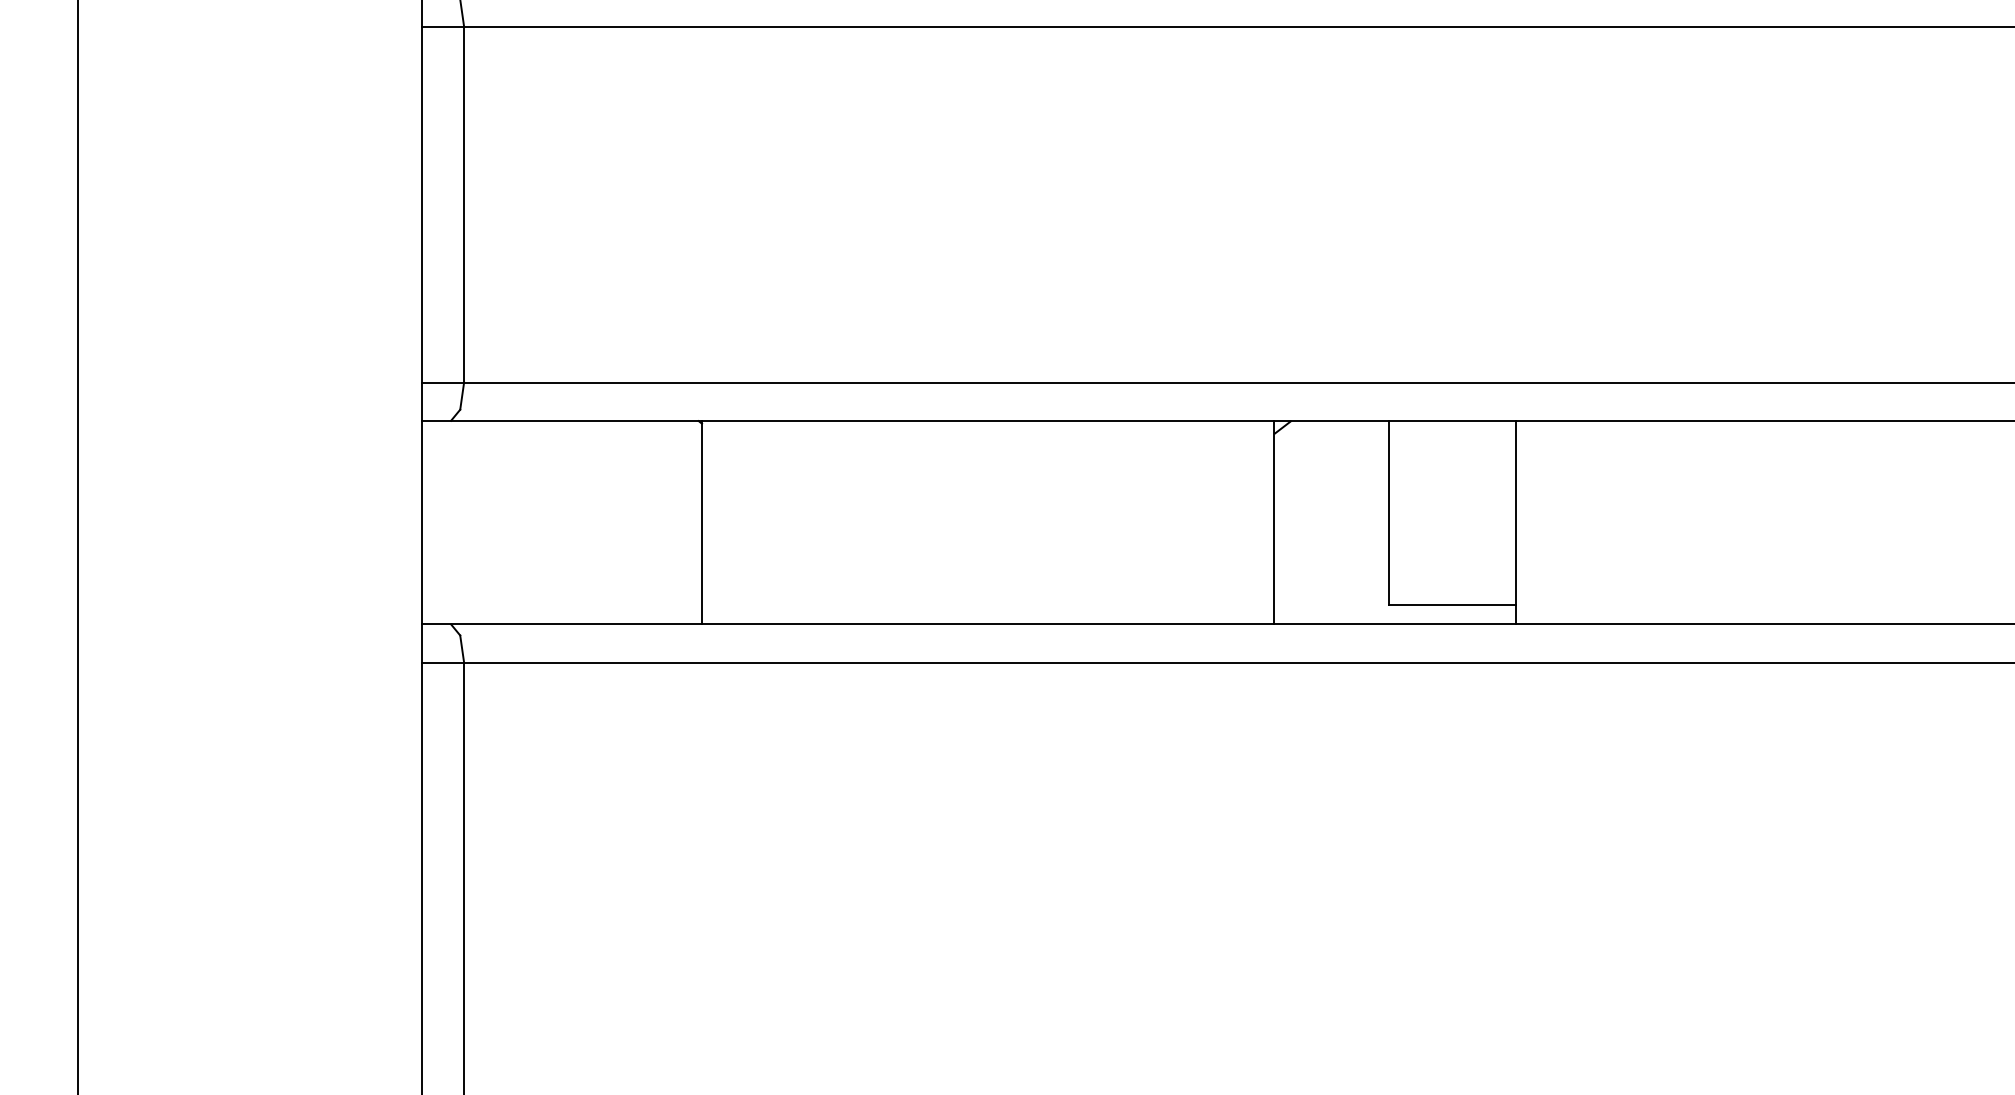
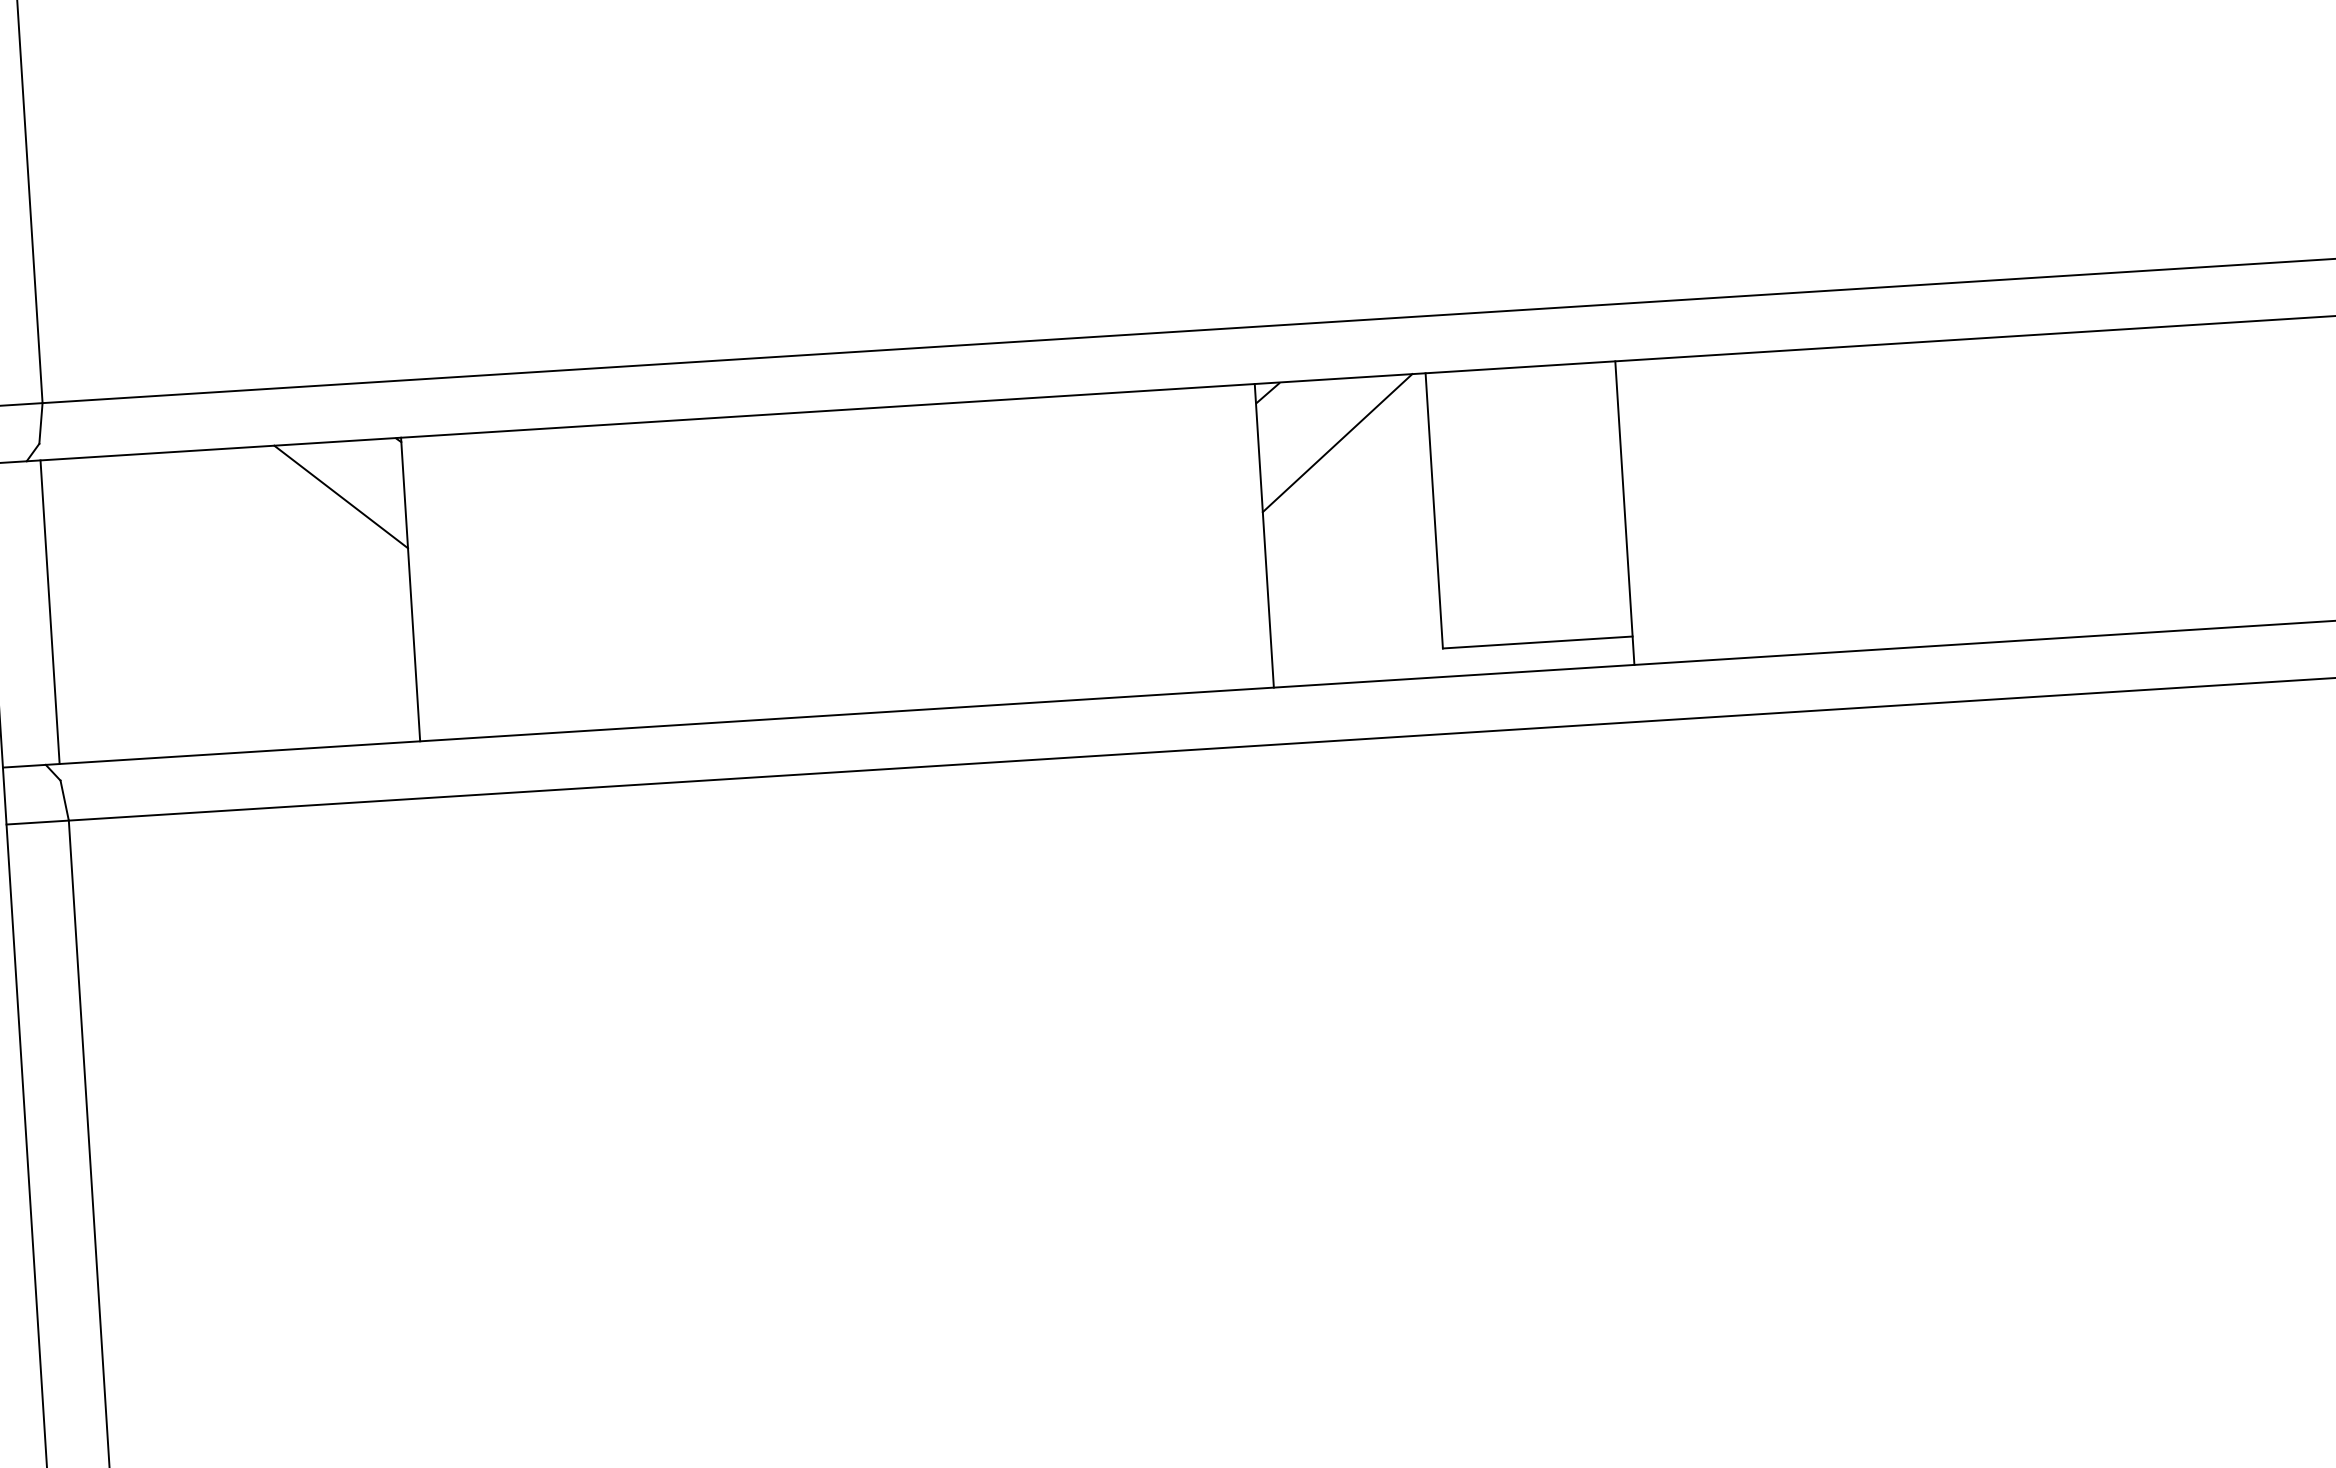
line: (659, 457) -> (341, 496), added
line: (1327, 463) -> (1337, 442), added
line: (460, 522) -> (50, 612), added

